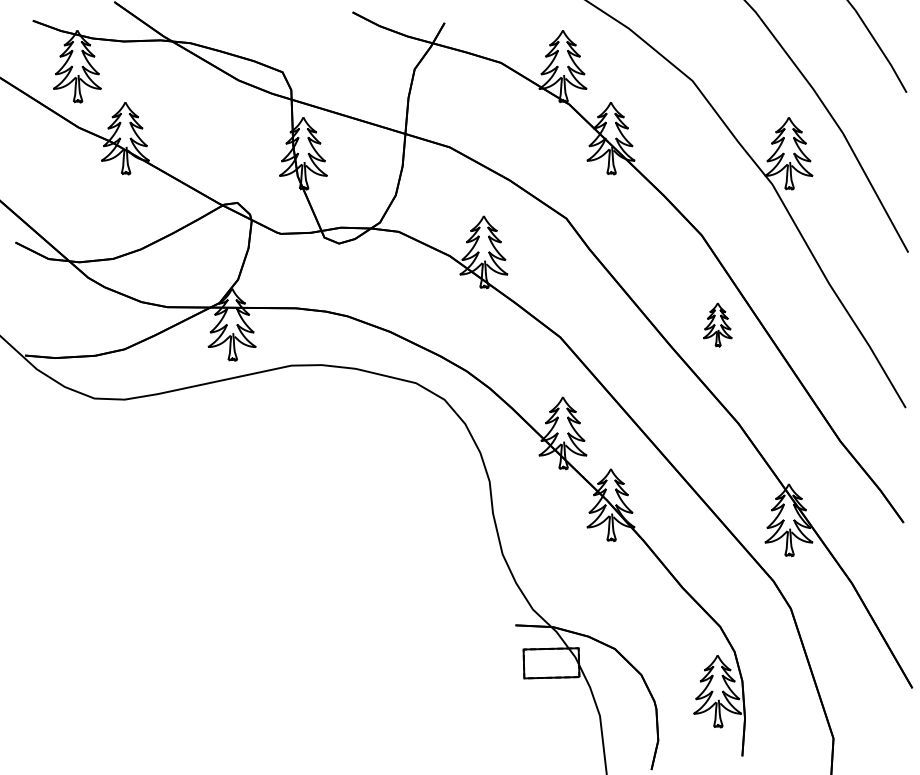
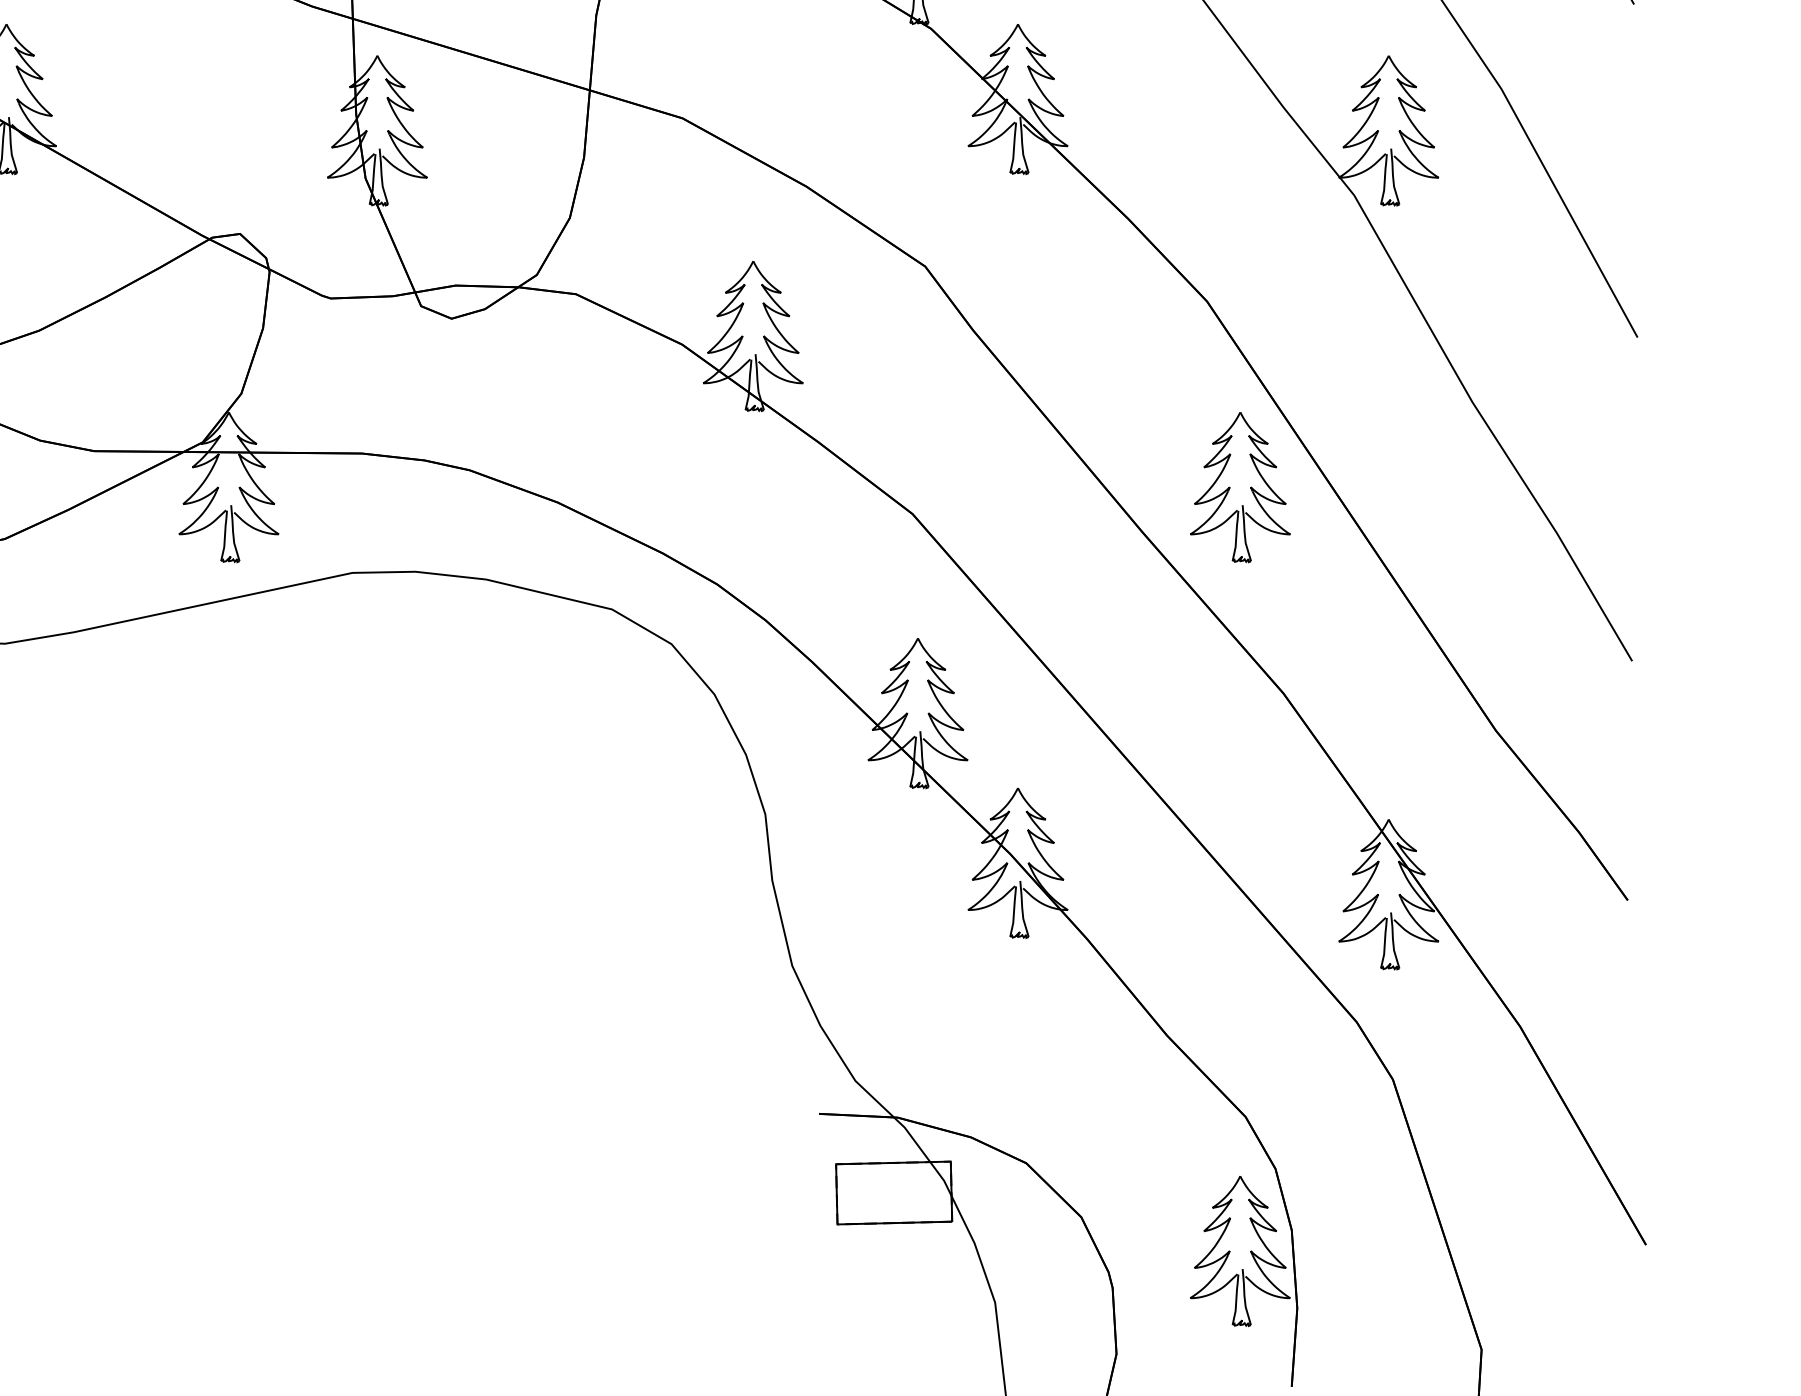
part: (717, 324) -> (1239, 487), size x1.67

